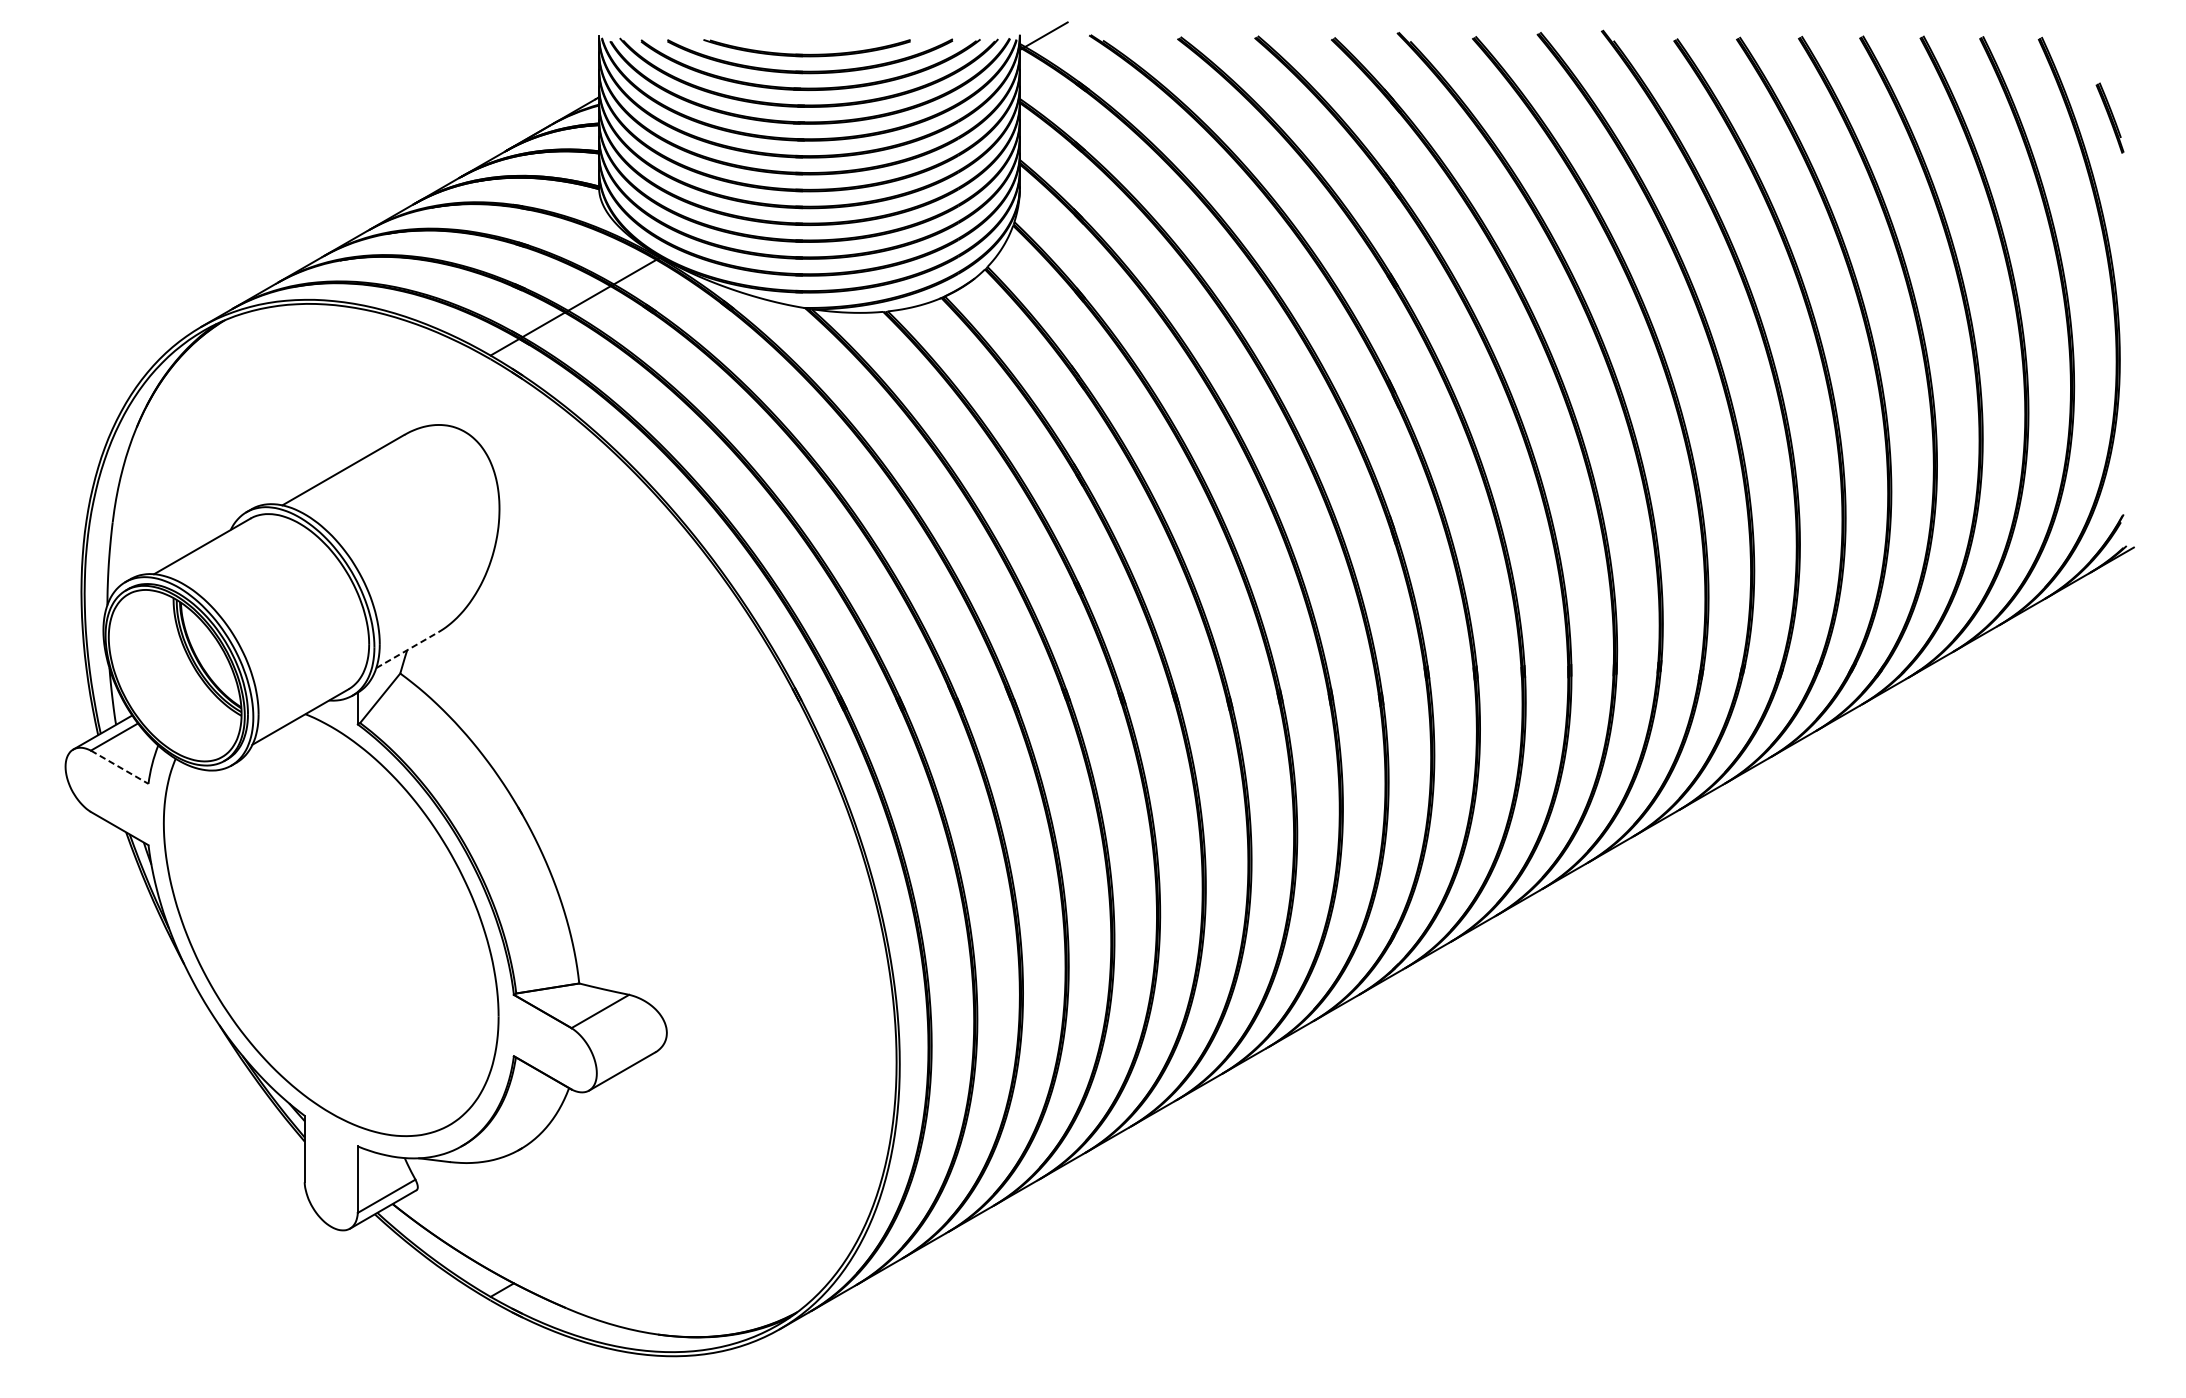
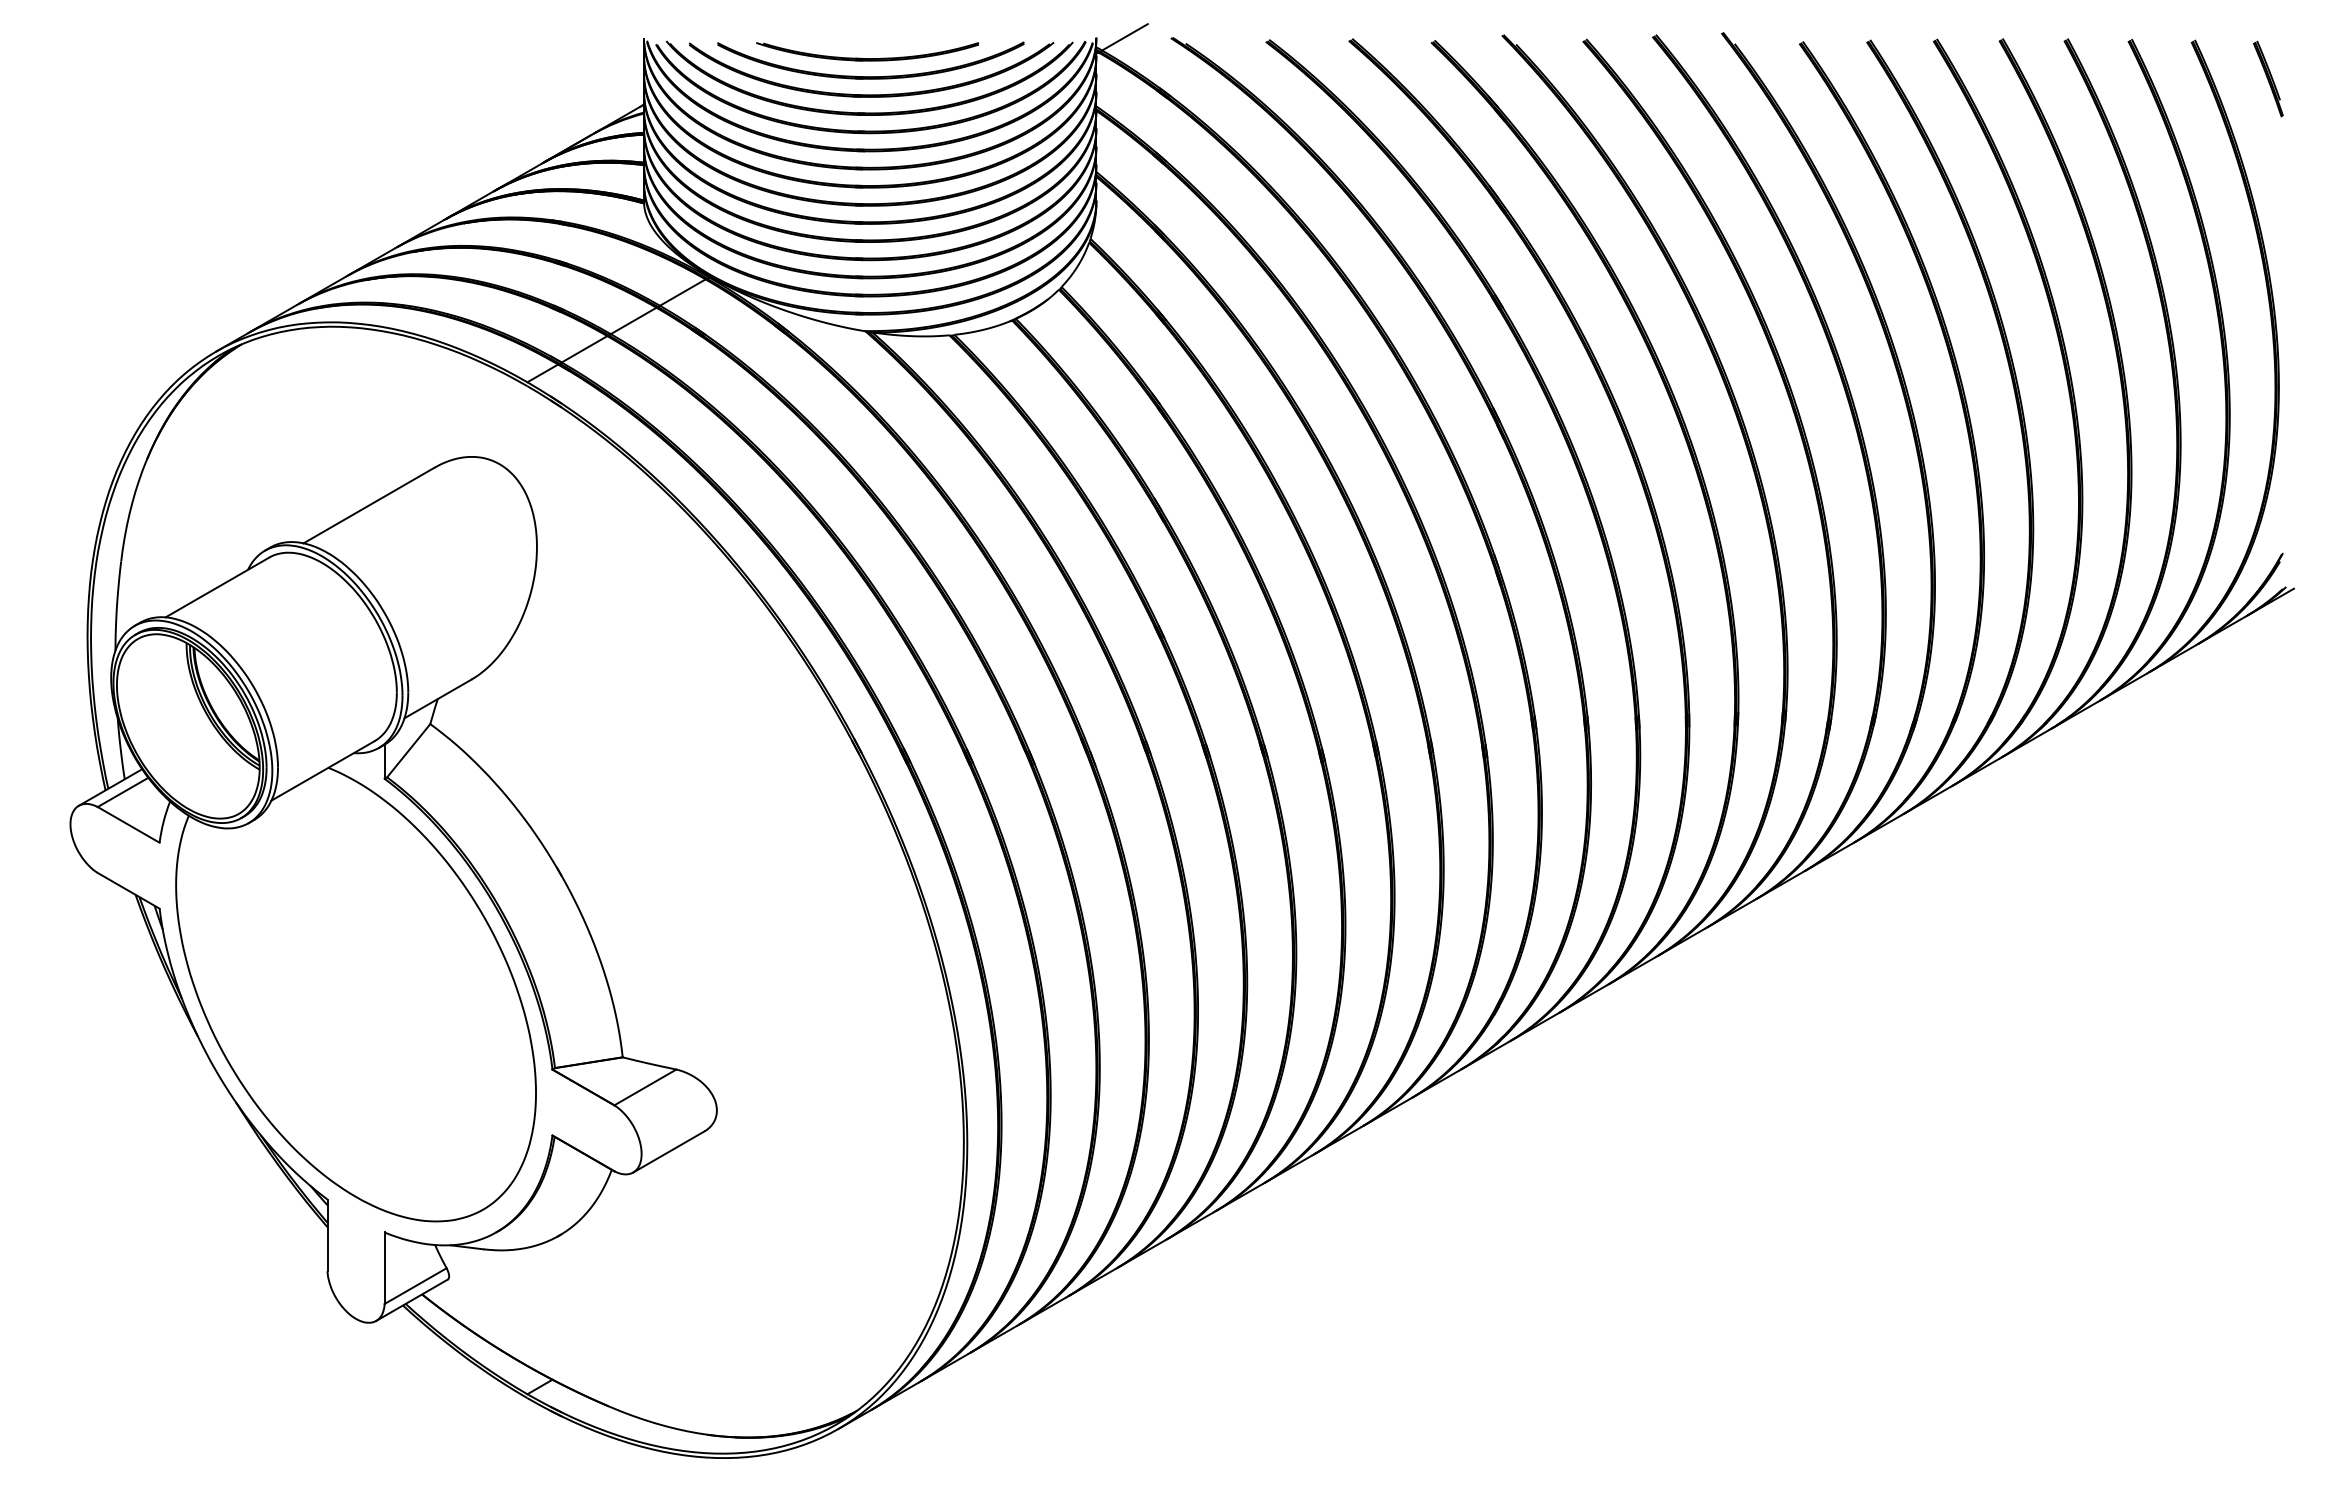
part: (2110, 117) -> (2268, 78), moved
line: (406, 649) -> (437, 698), dashed -> solid
line: (119, 766) -> (128, 824), dashed -> solid

